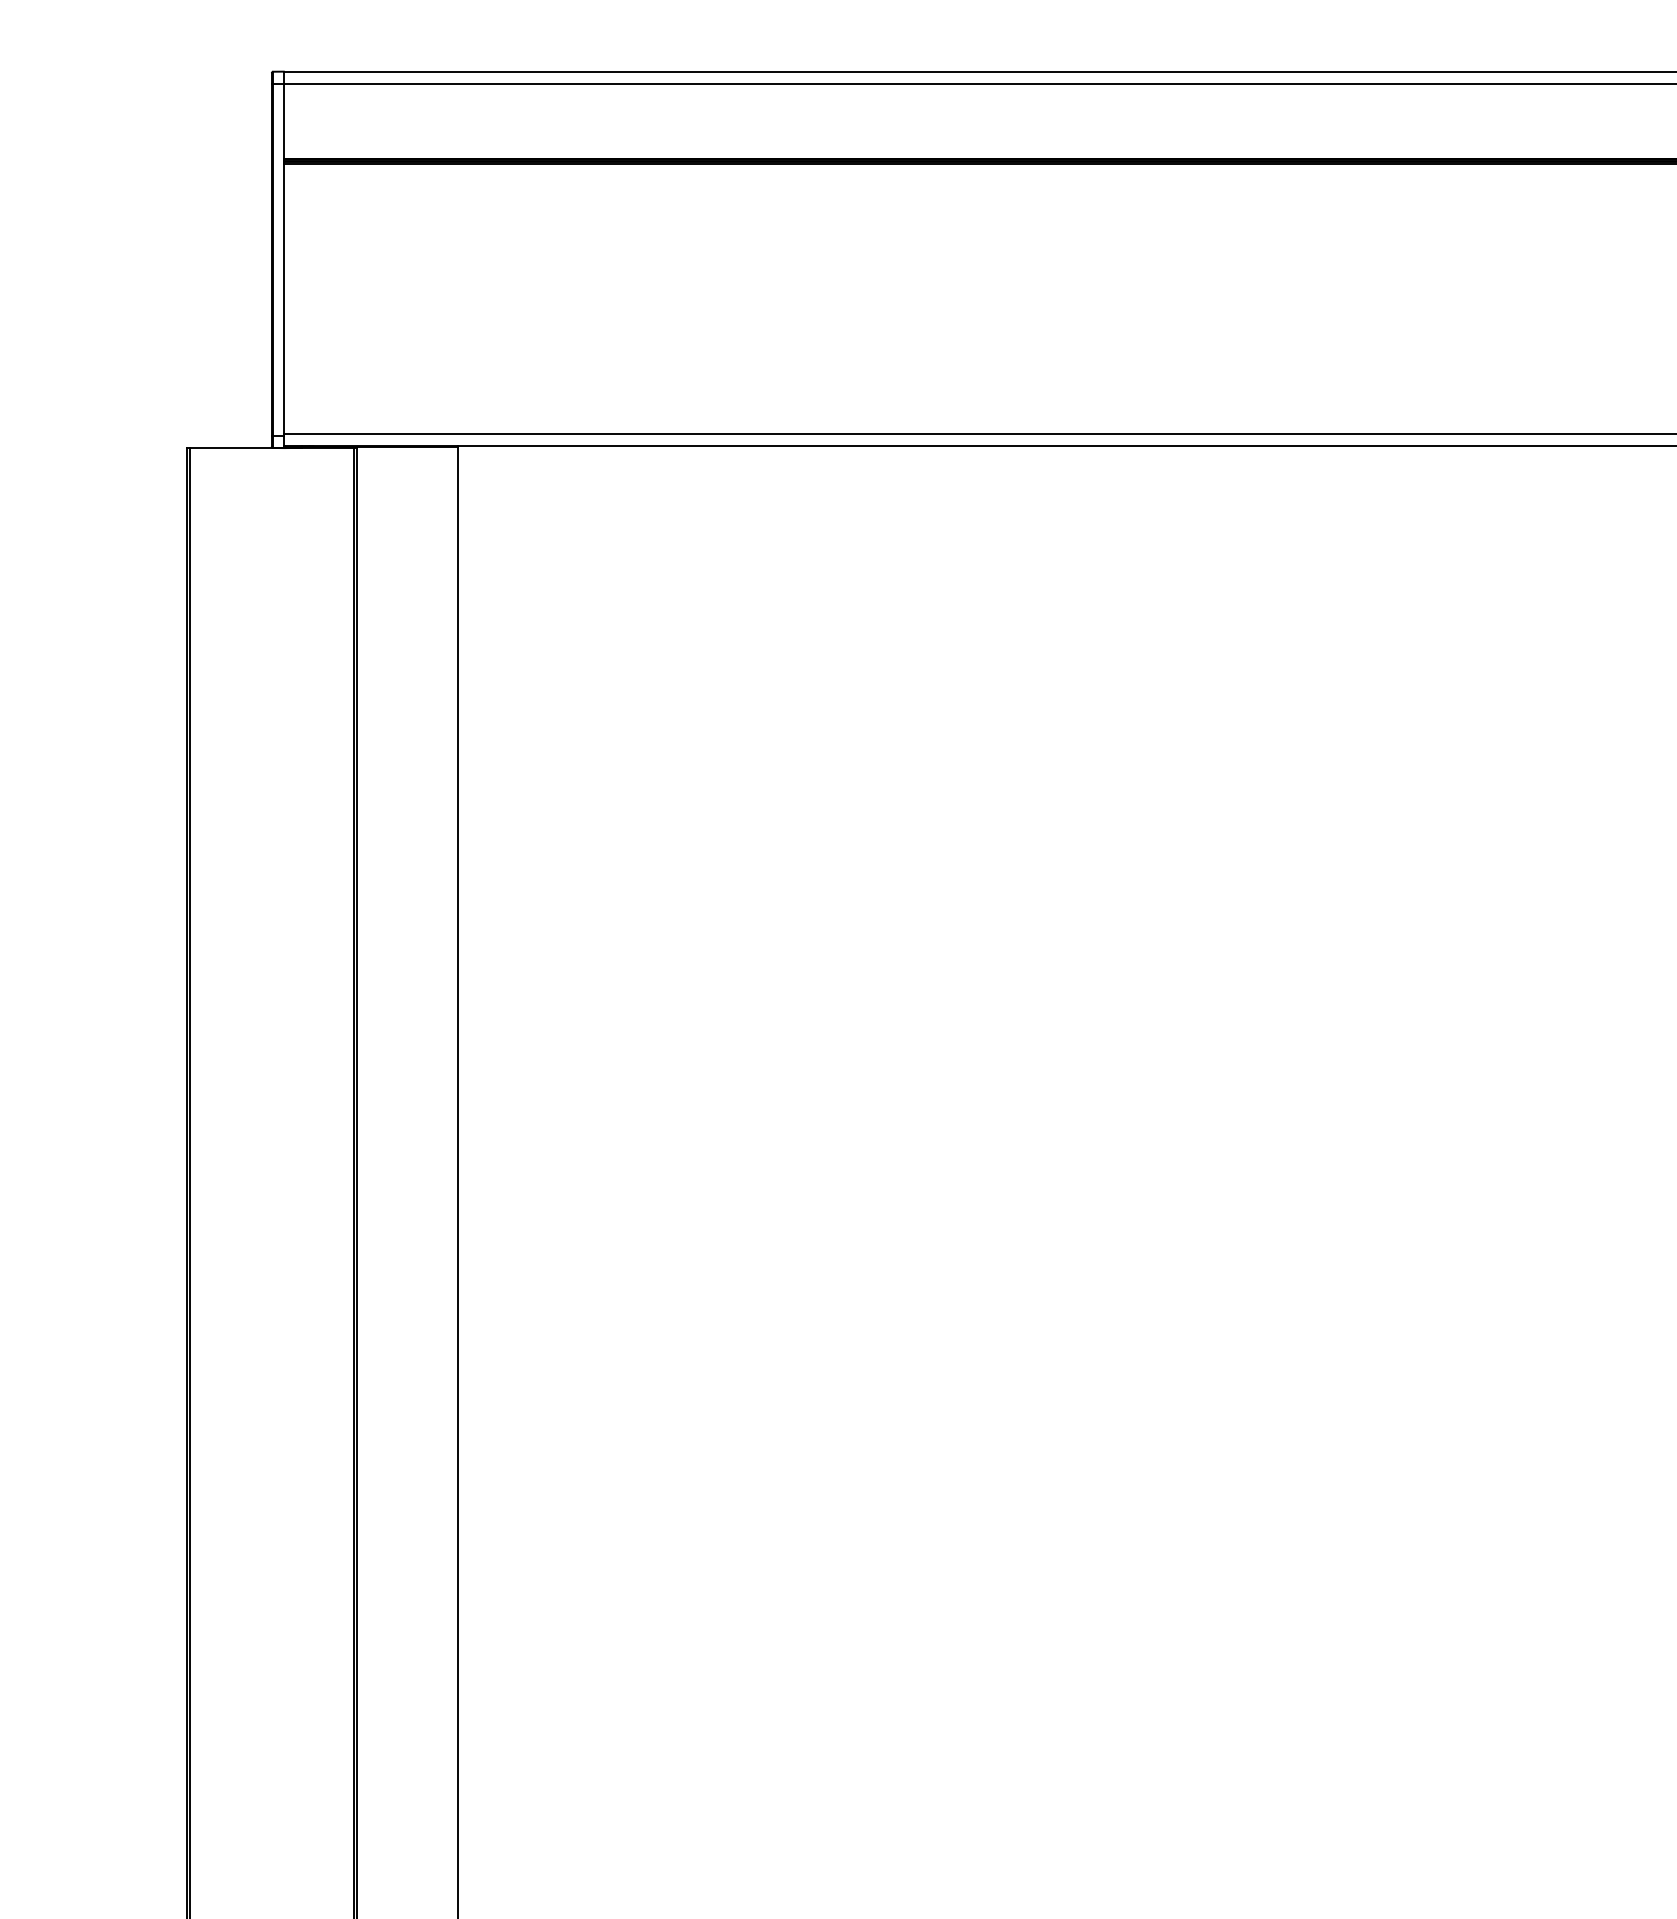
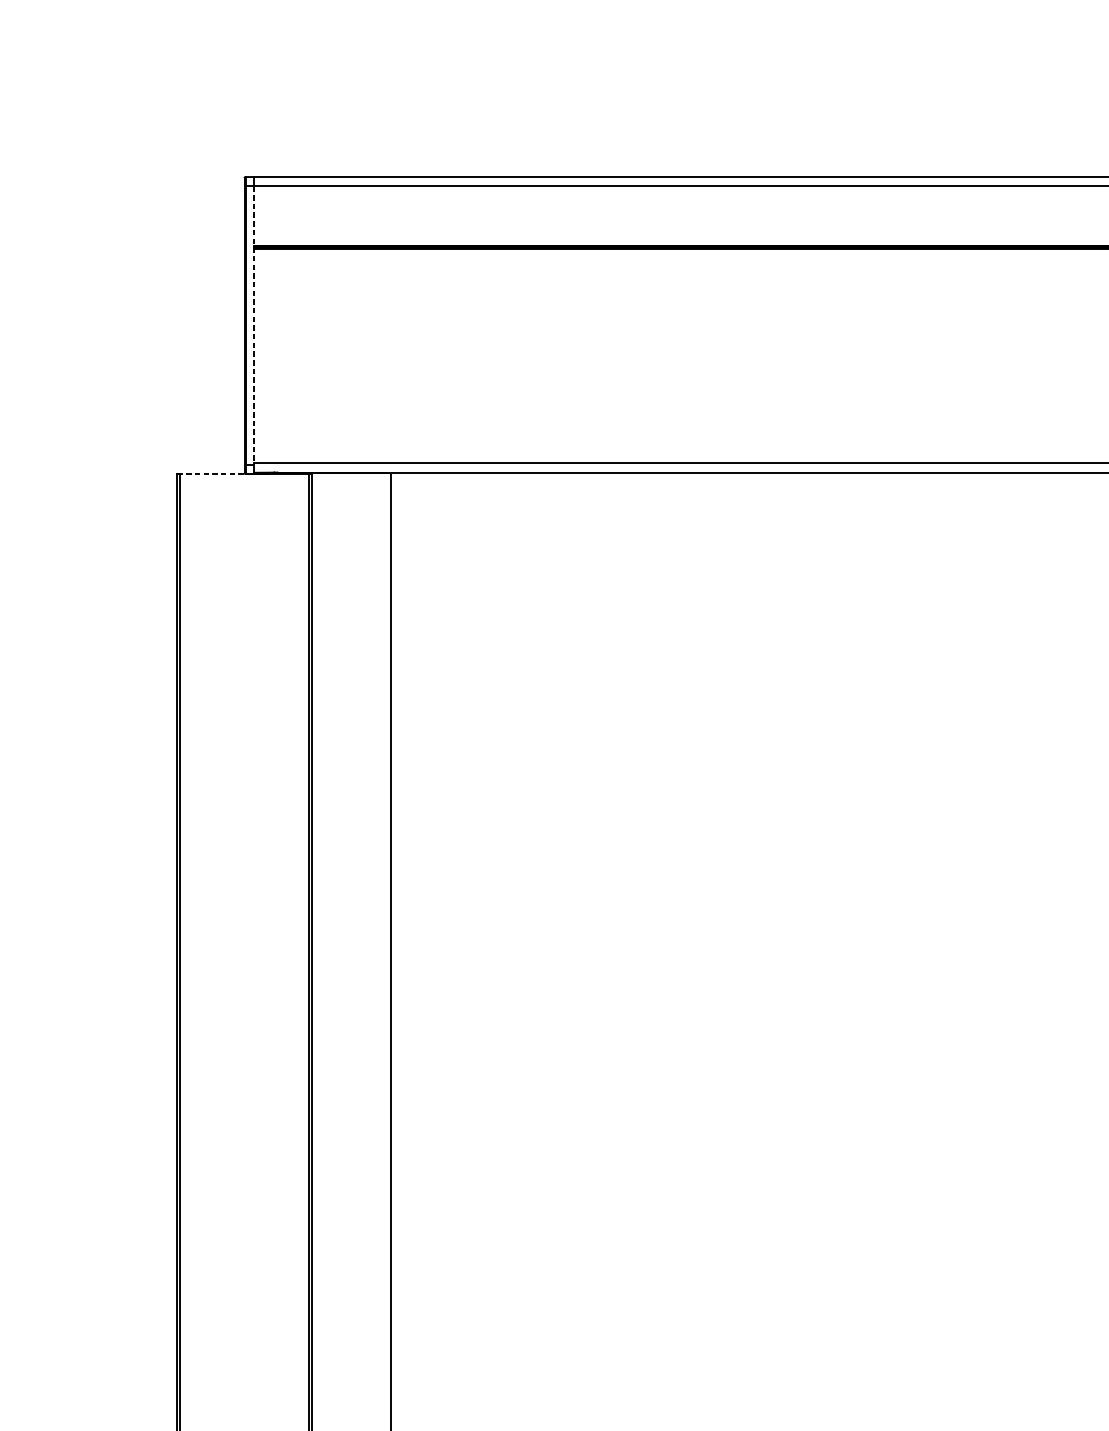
line: (283, 260) -> (253, 325), solid -> dashed
line: (235, 448) -> (215, 474), solid -> dashed

